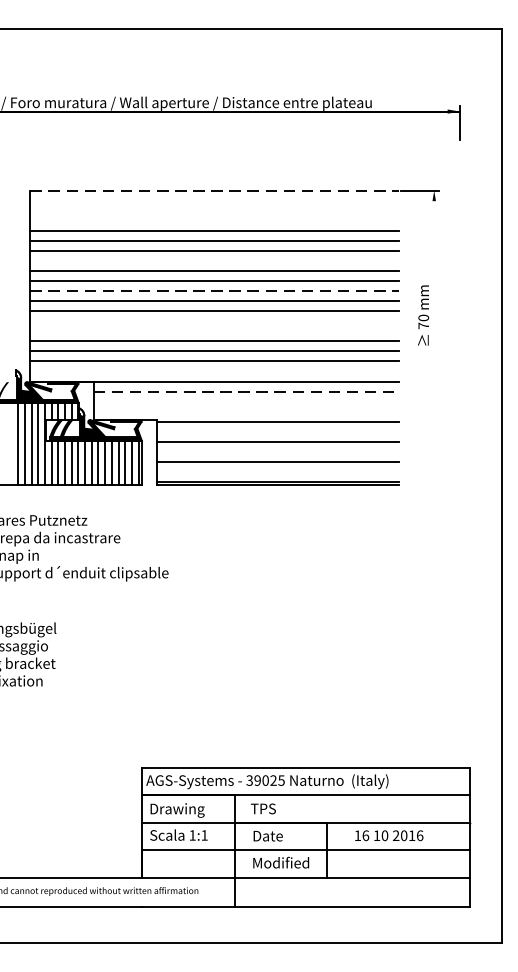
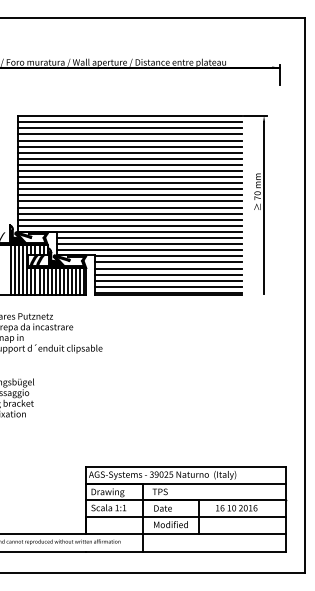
line: (214, 190) -> (130, 115), dashed -> solid
line: (214, 201) -> (130, 122), added
line: (214, 211) -> (130, 128), added
line: (214, 221) -> (130, 134), added
line: (214, 260) -> (130, 158), added
line: (214, 291) -> (130, 177), dashed -> solid
line: (214, 321) -> (130, 195), added
line: (214, 331) -> (130, 201), added
line: (434, 341) -> (264, 207), added
line: (214, 370) -> (130, 225), added
line: (245, 392) -> (149, 238), dashed -> solid
line: (245, 402) -> (149, 244), added
line: (245, 412) -> (149, 250), added
line: (277, 431) -> (168, 262), added
line: (277, 451) -> (168, 274), added
line: (277, 471) -> (168, 286), added

